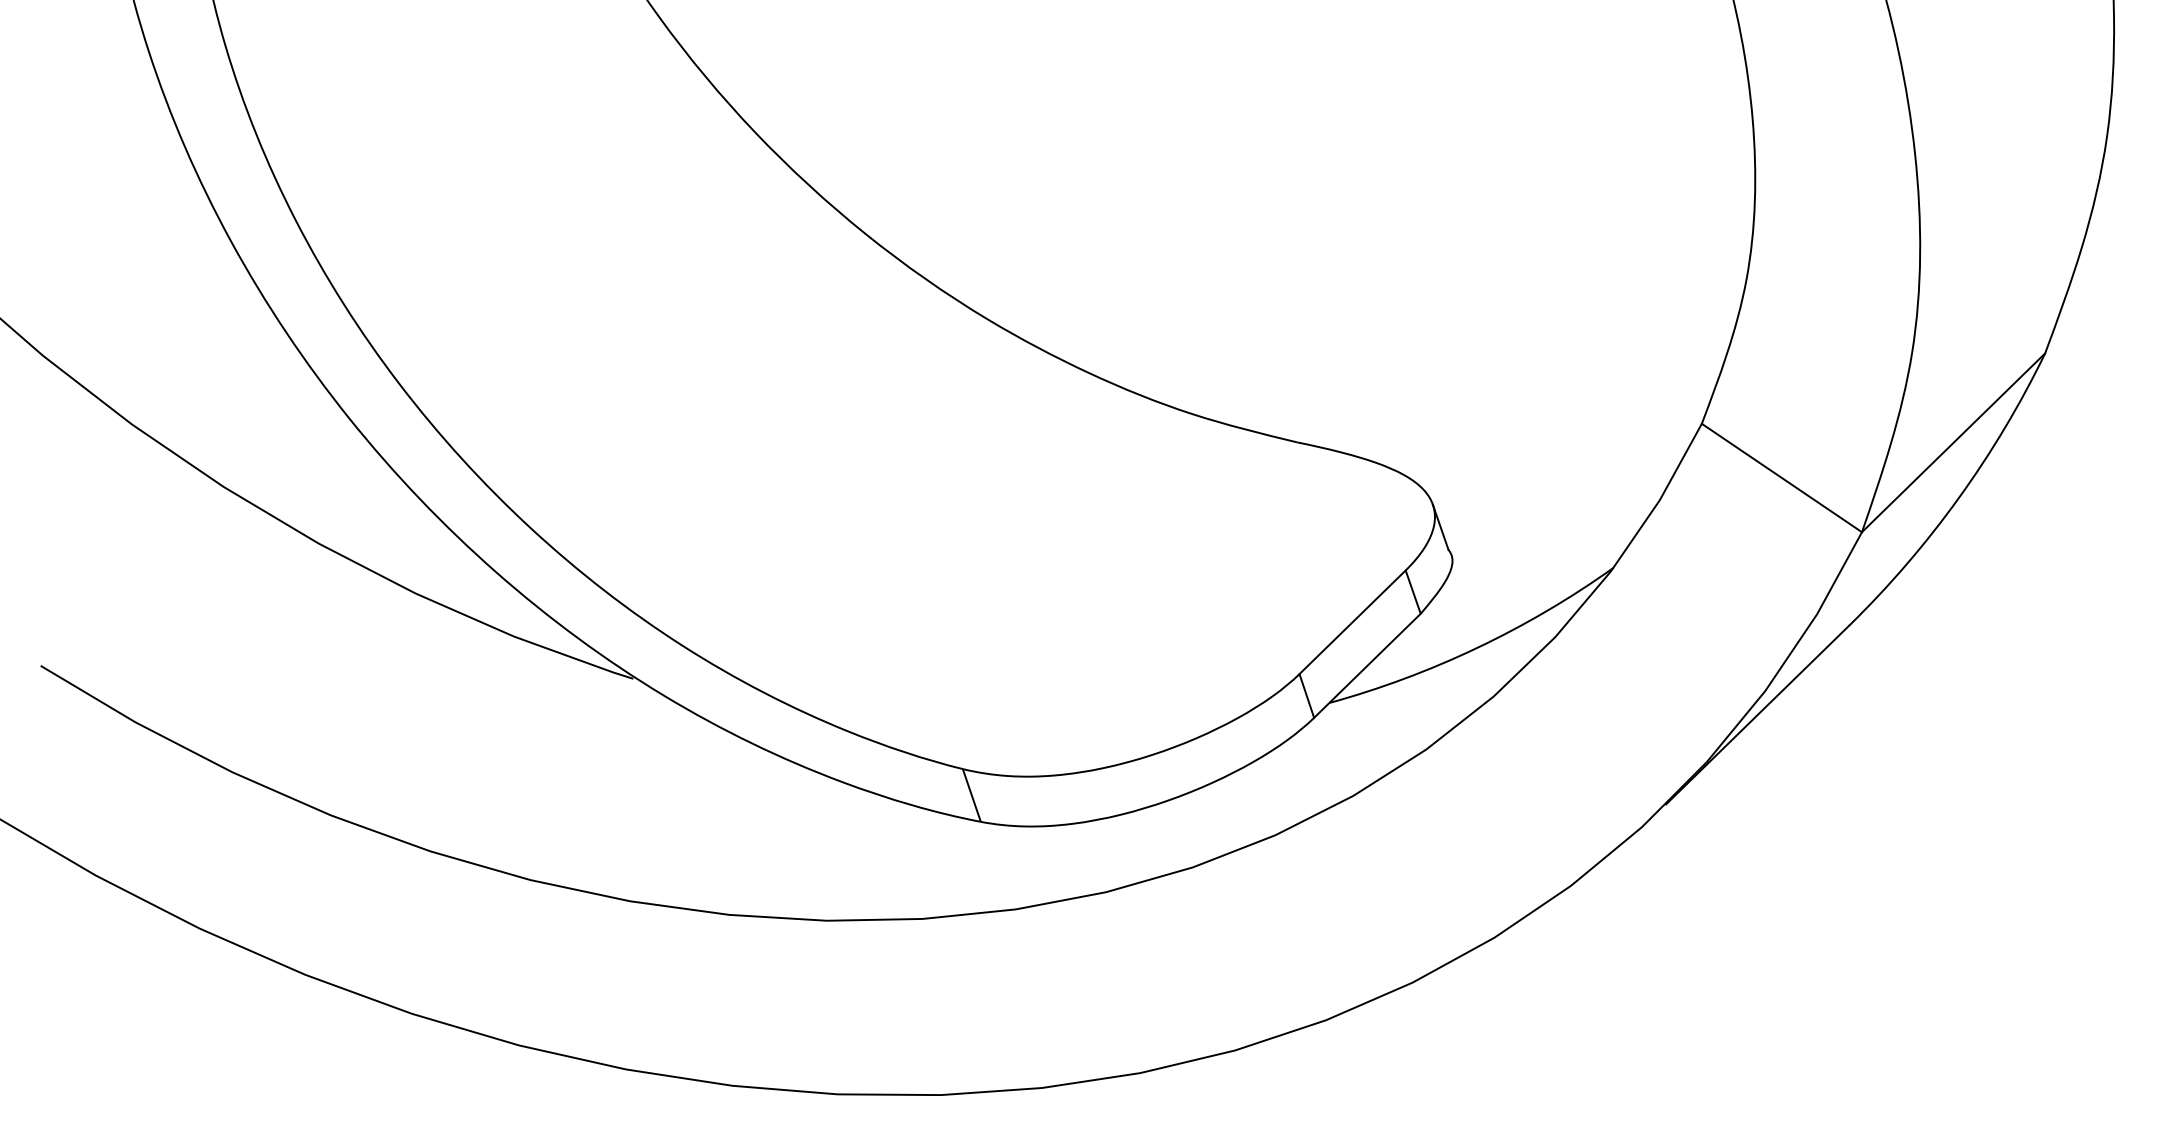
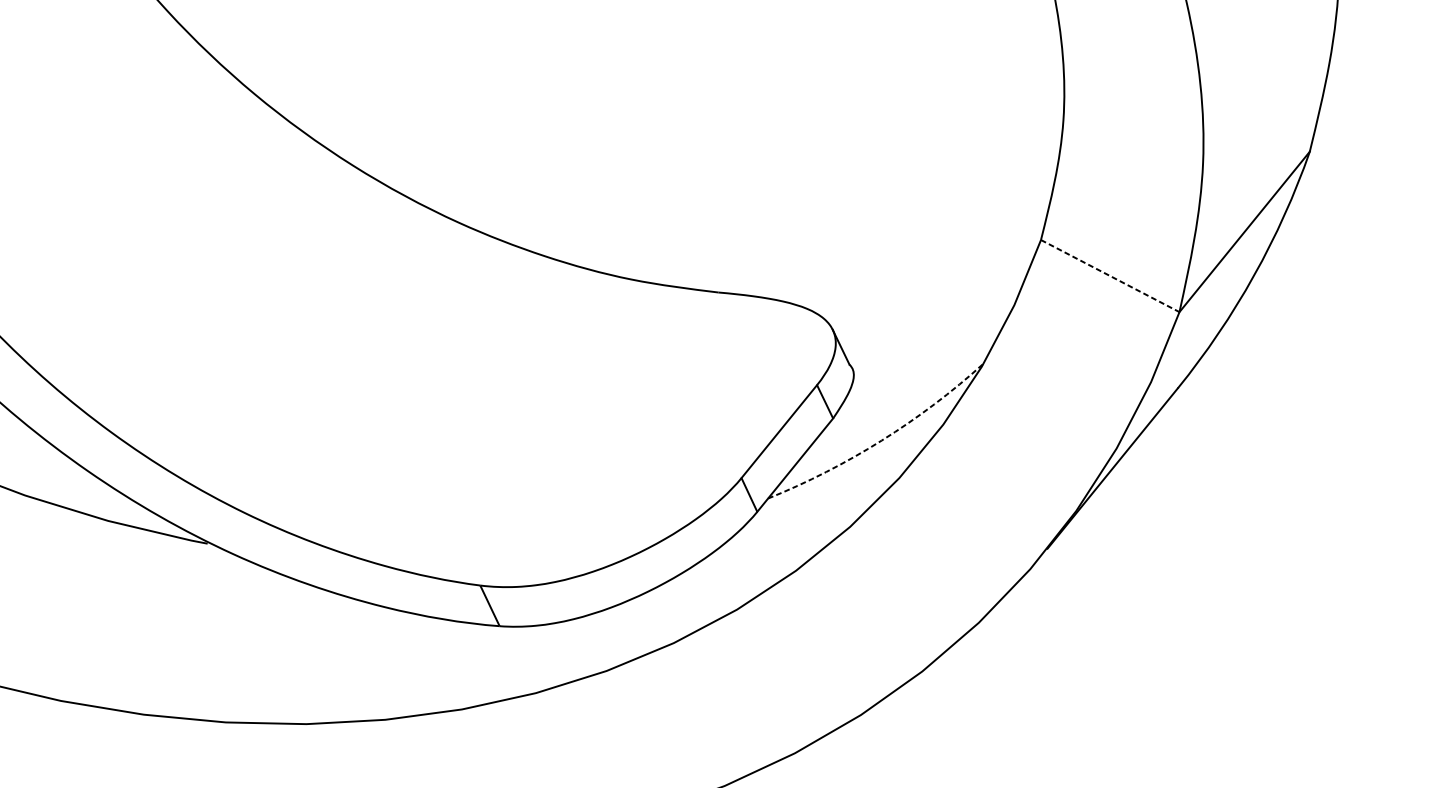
line: (1781, 478) -> (1109, 276), solid -> dashed
arc: (1477, 647) -> (881, 440), solid -> dashed

